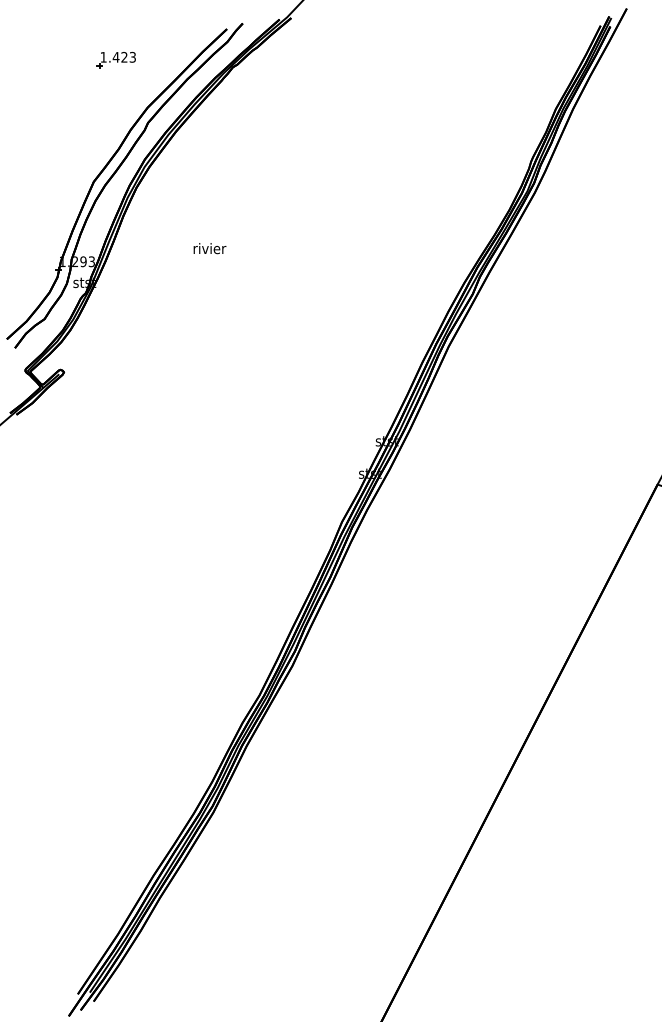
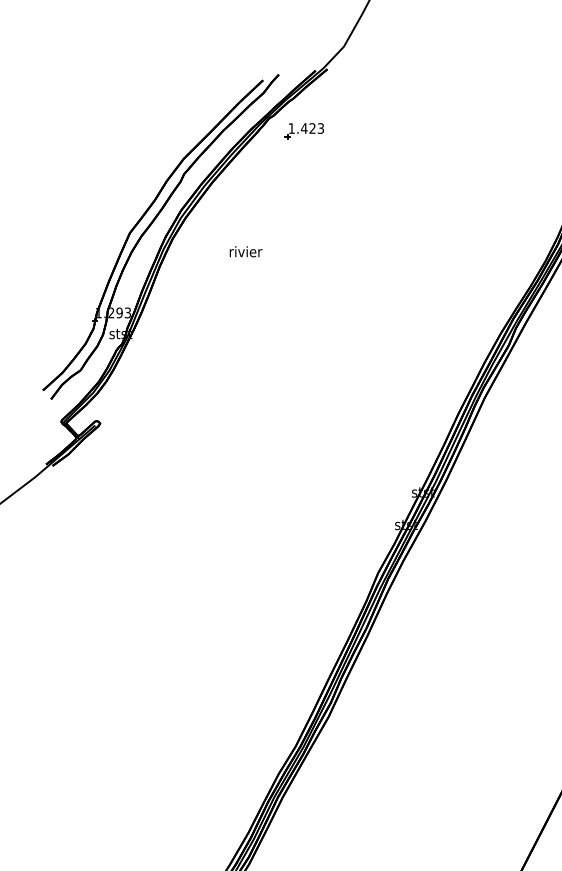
part: (115, 59) -> (303, 130), moved
text: (209, 248) -> (245, 251), moved

